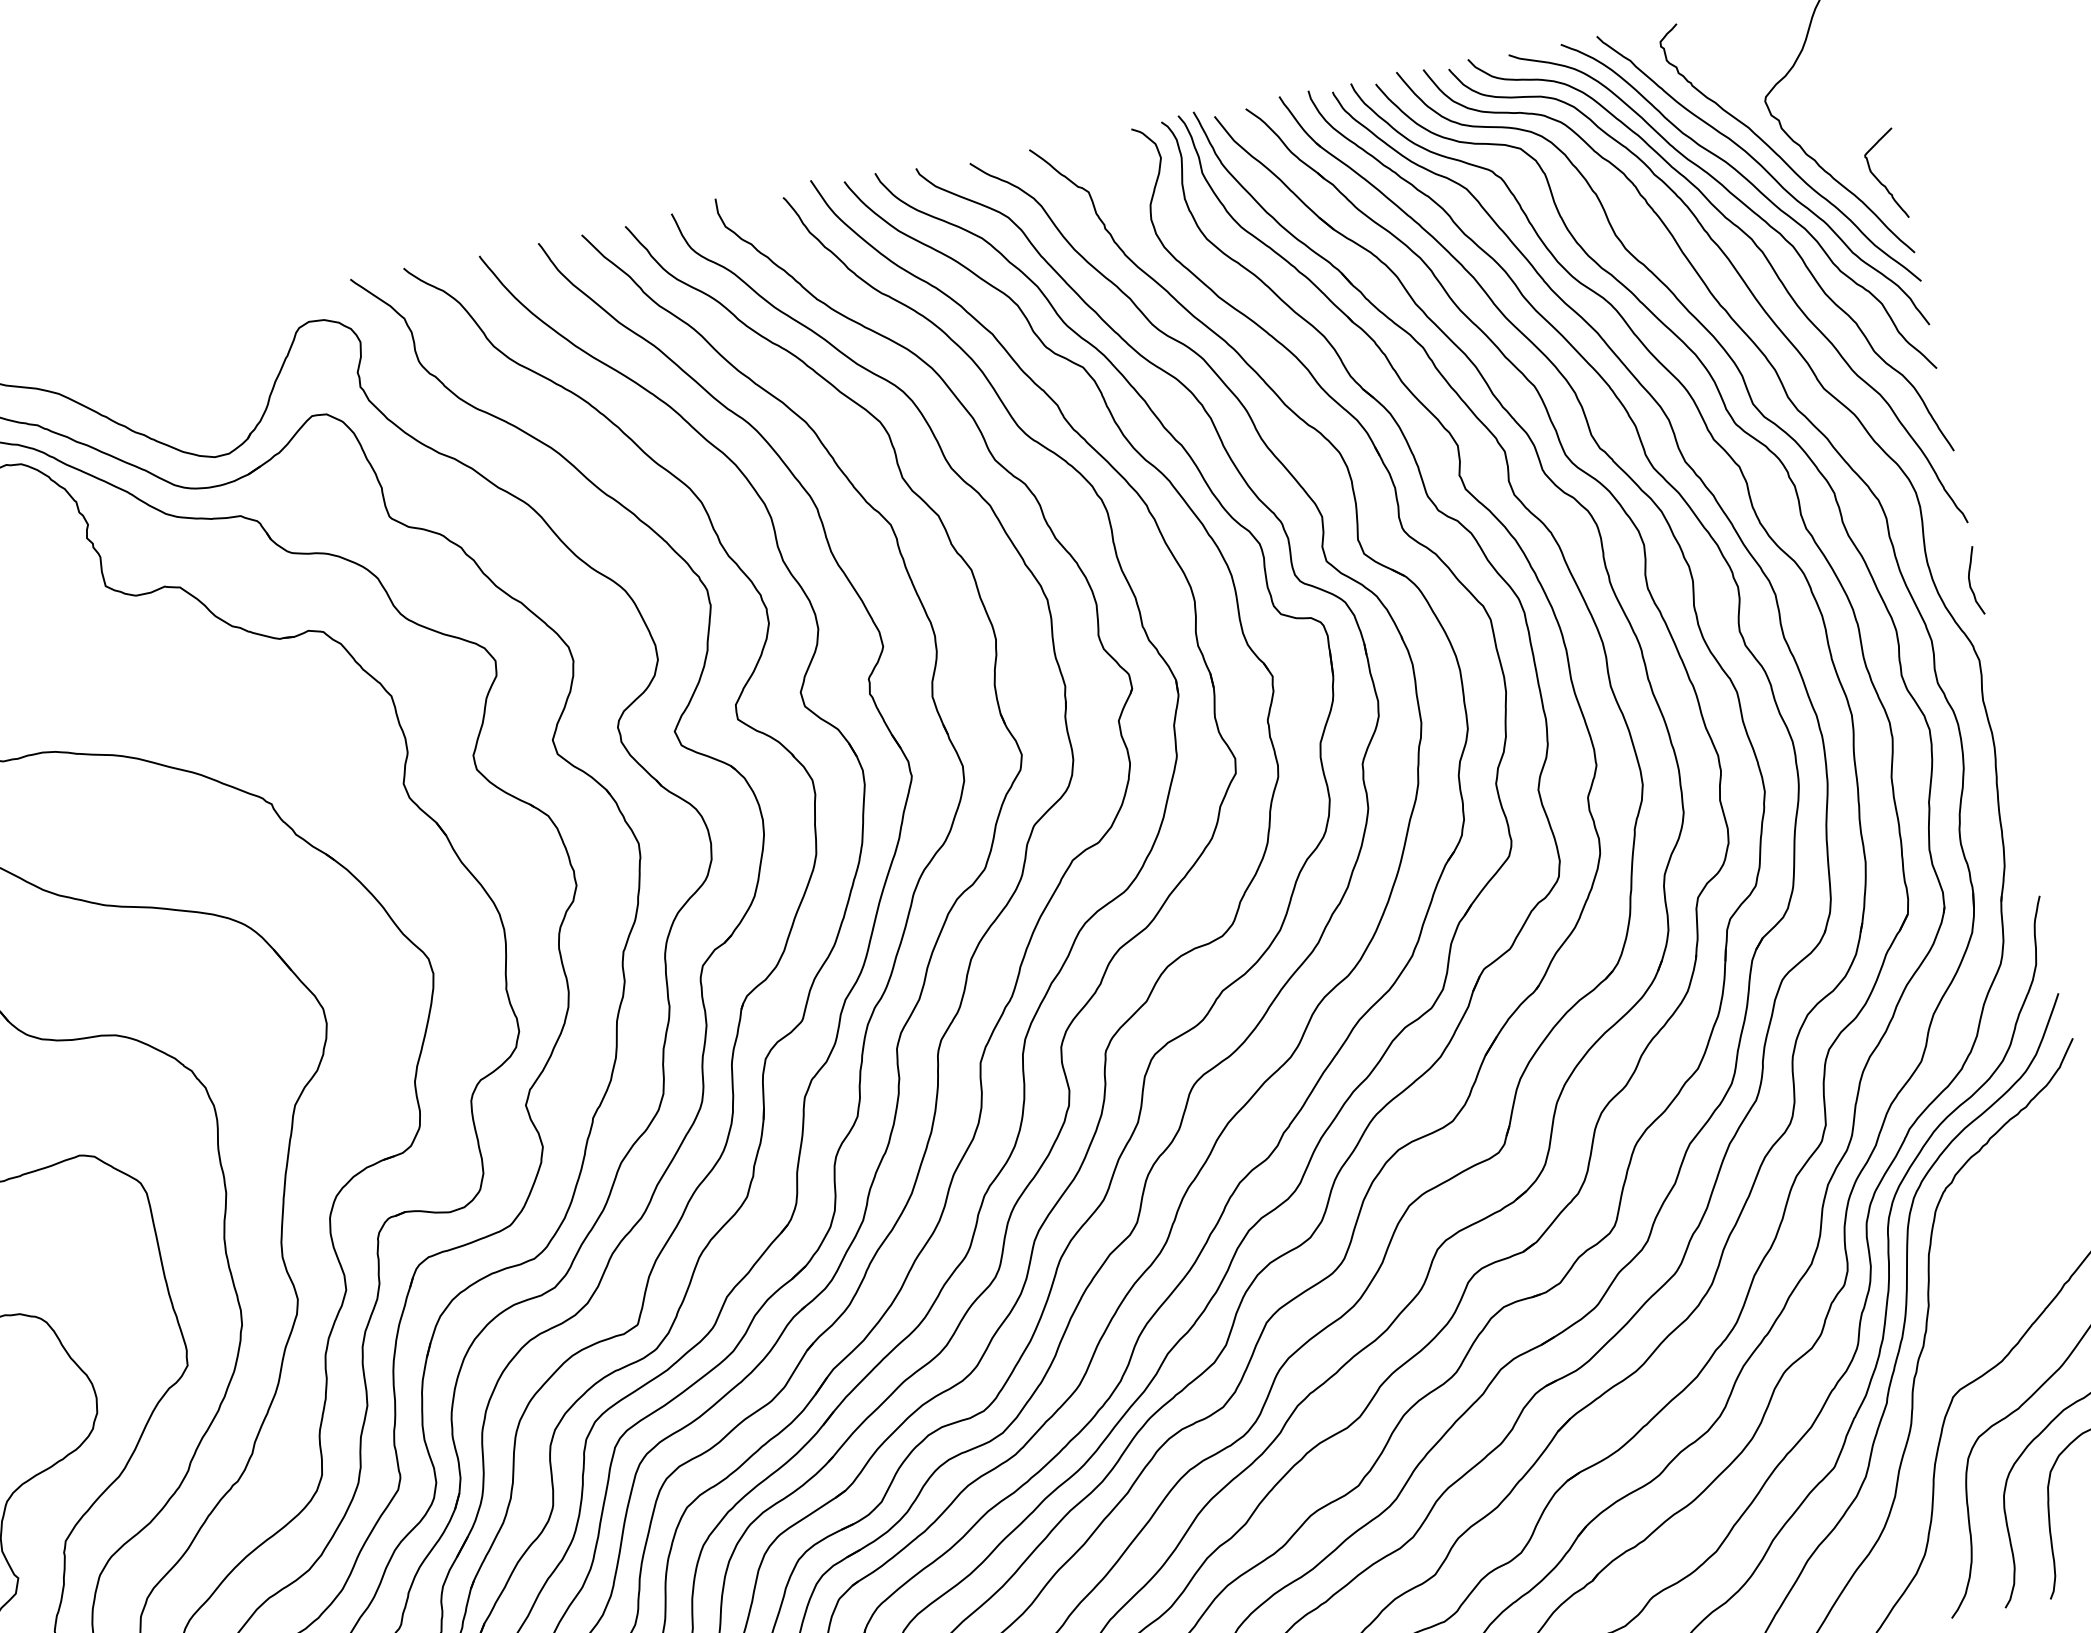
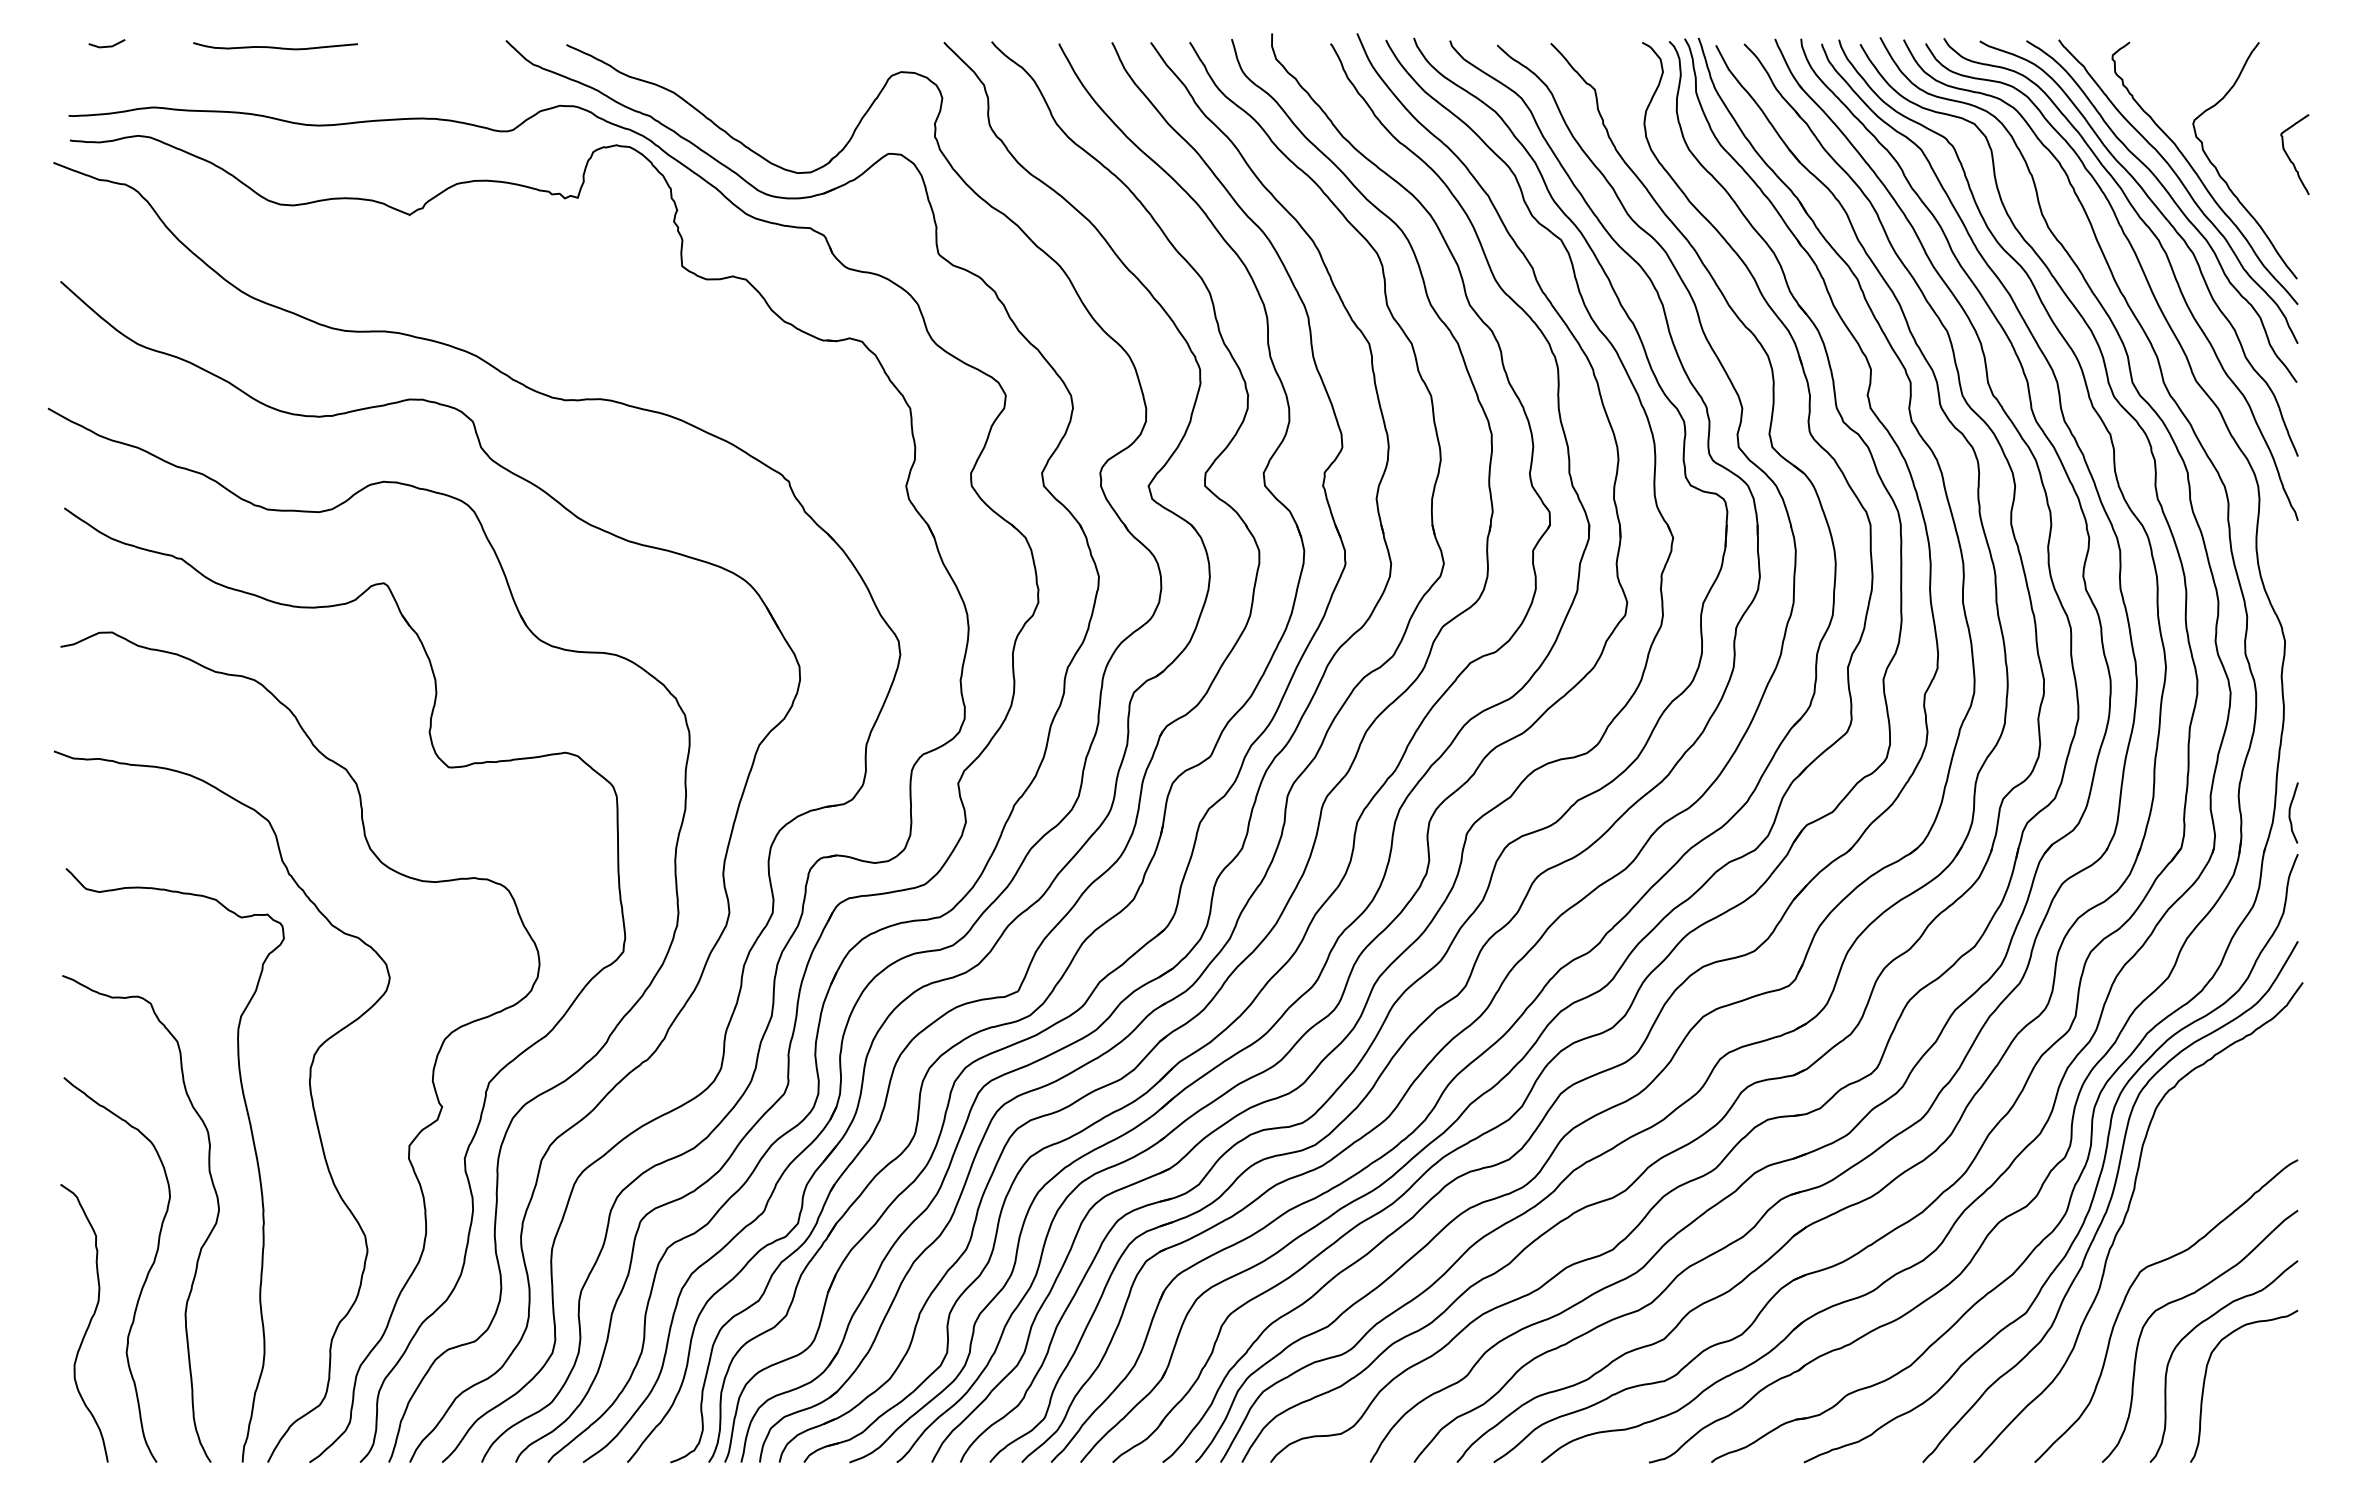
curve: (1879, 178) -> (2289, 156), moved
curve: (1970, 581) -> (2290, 812), moved

